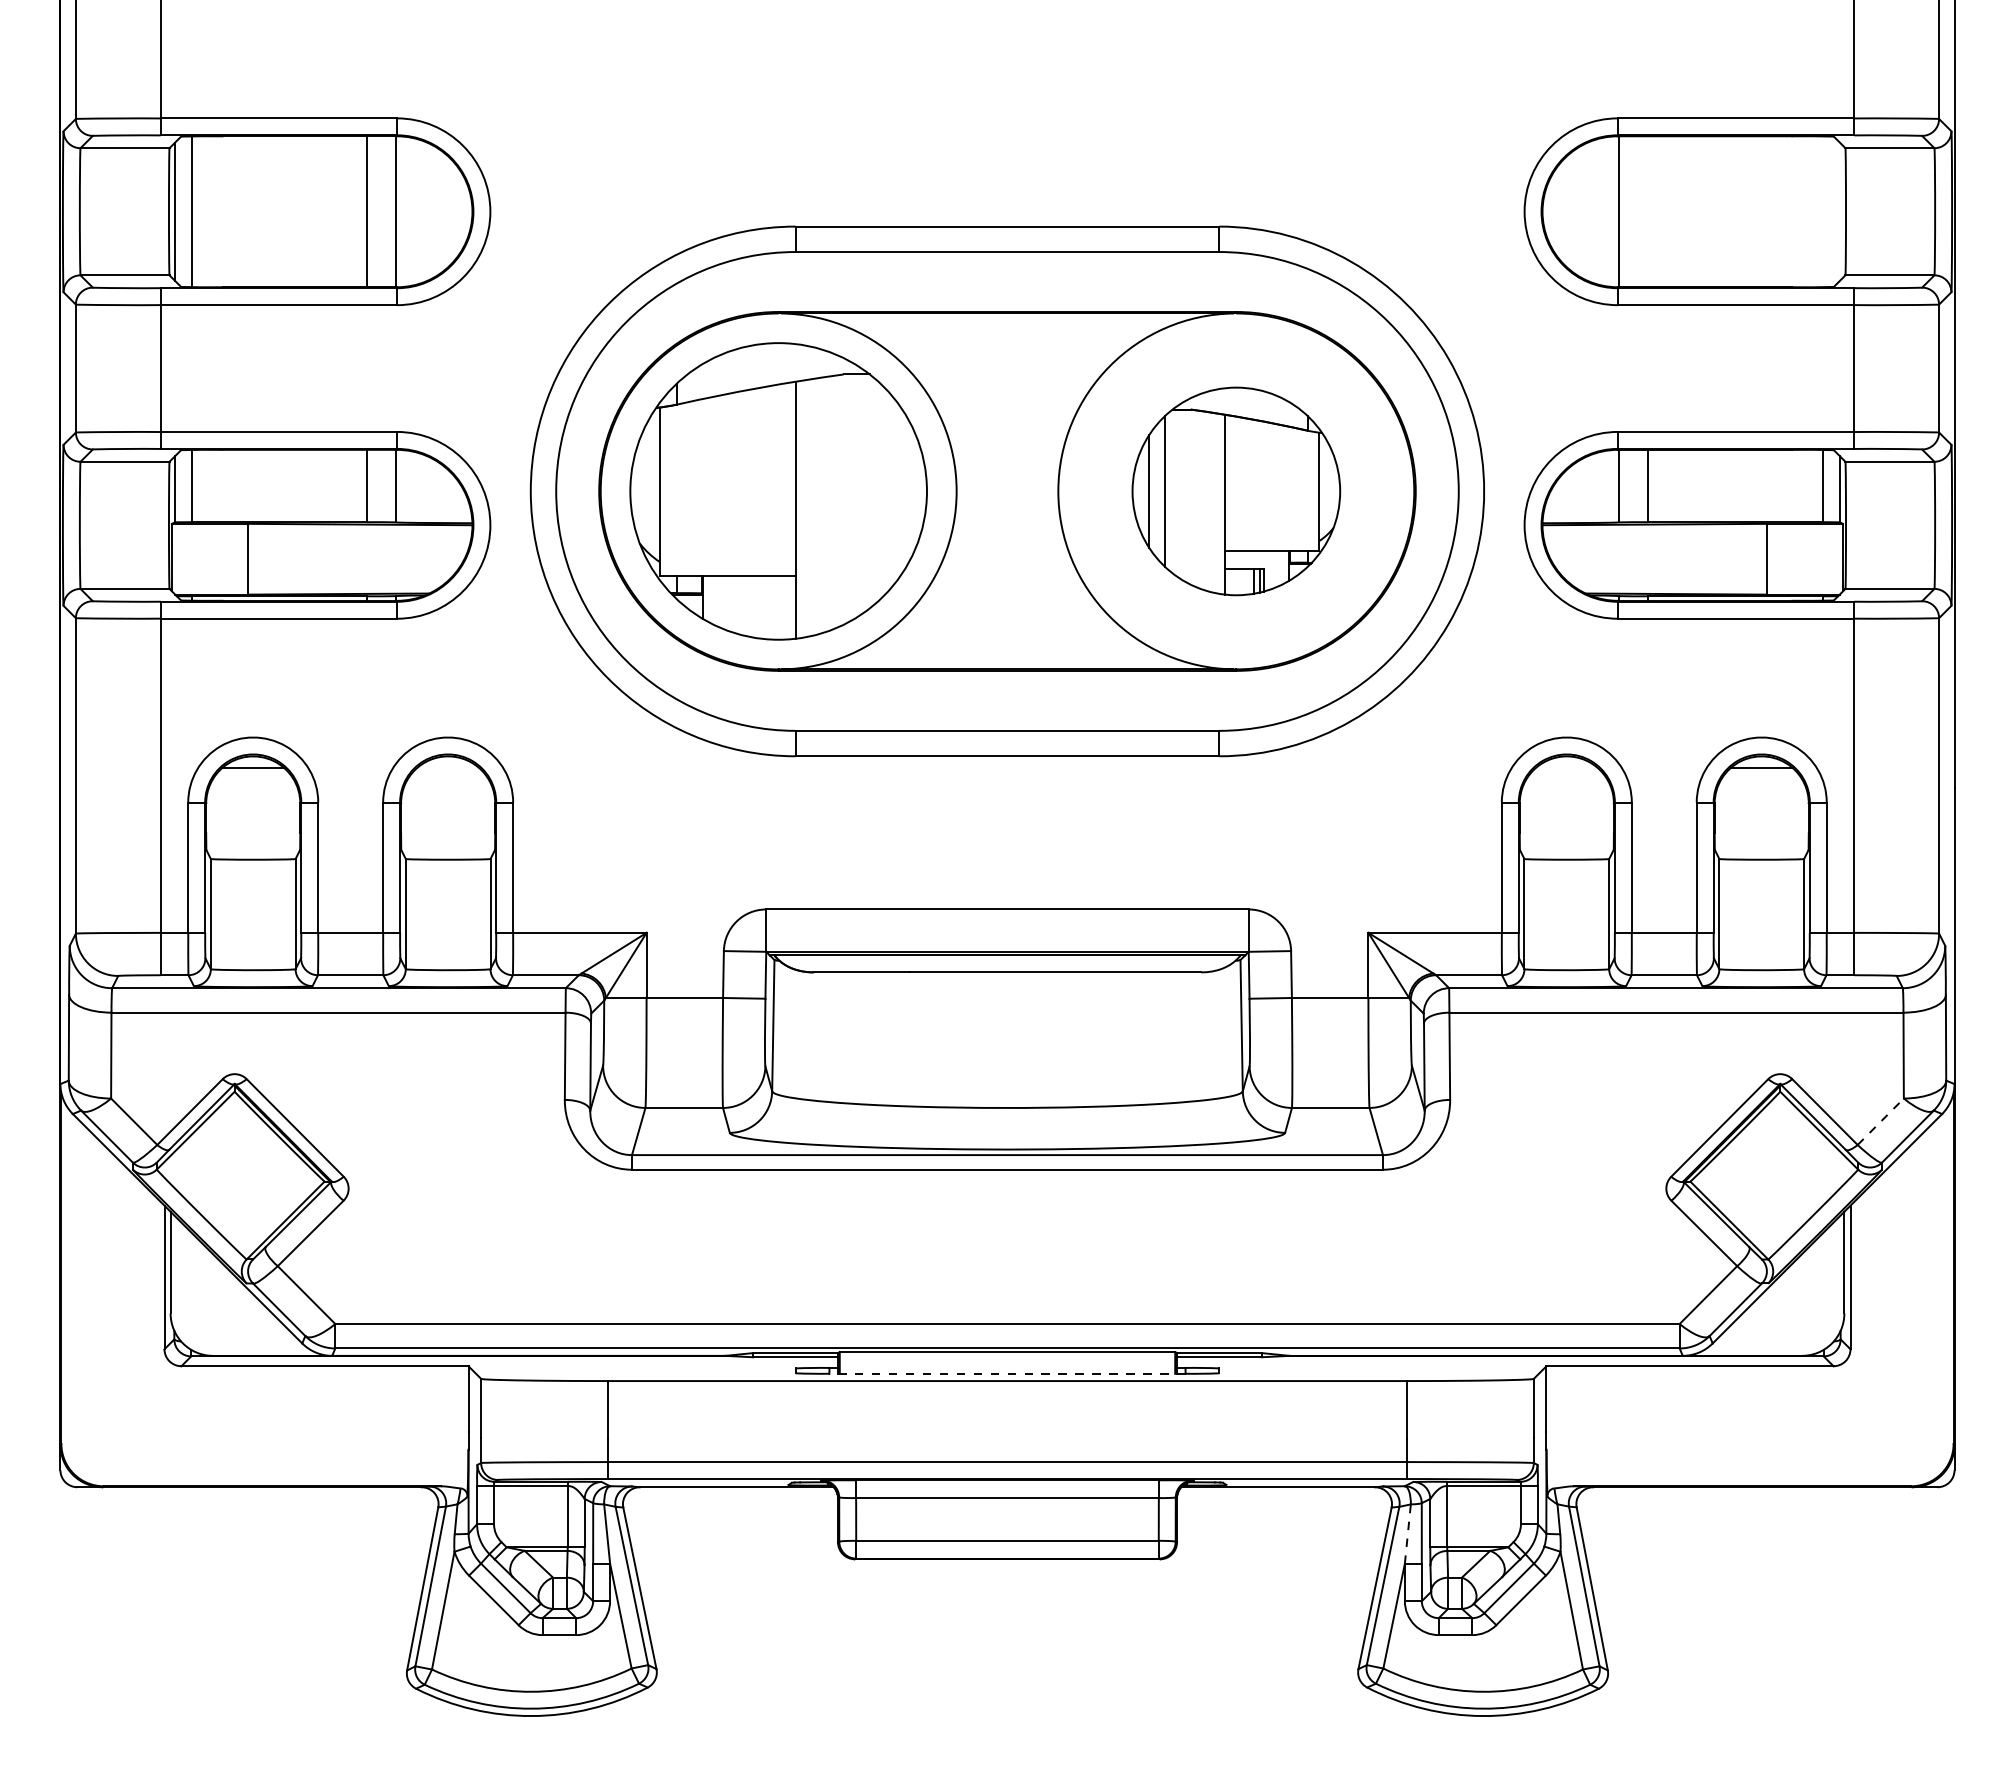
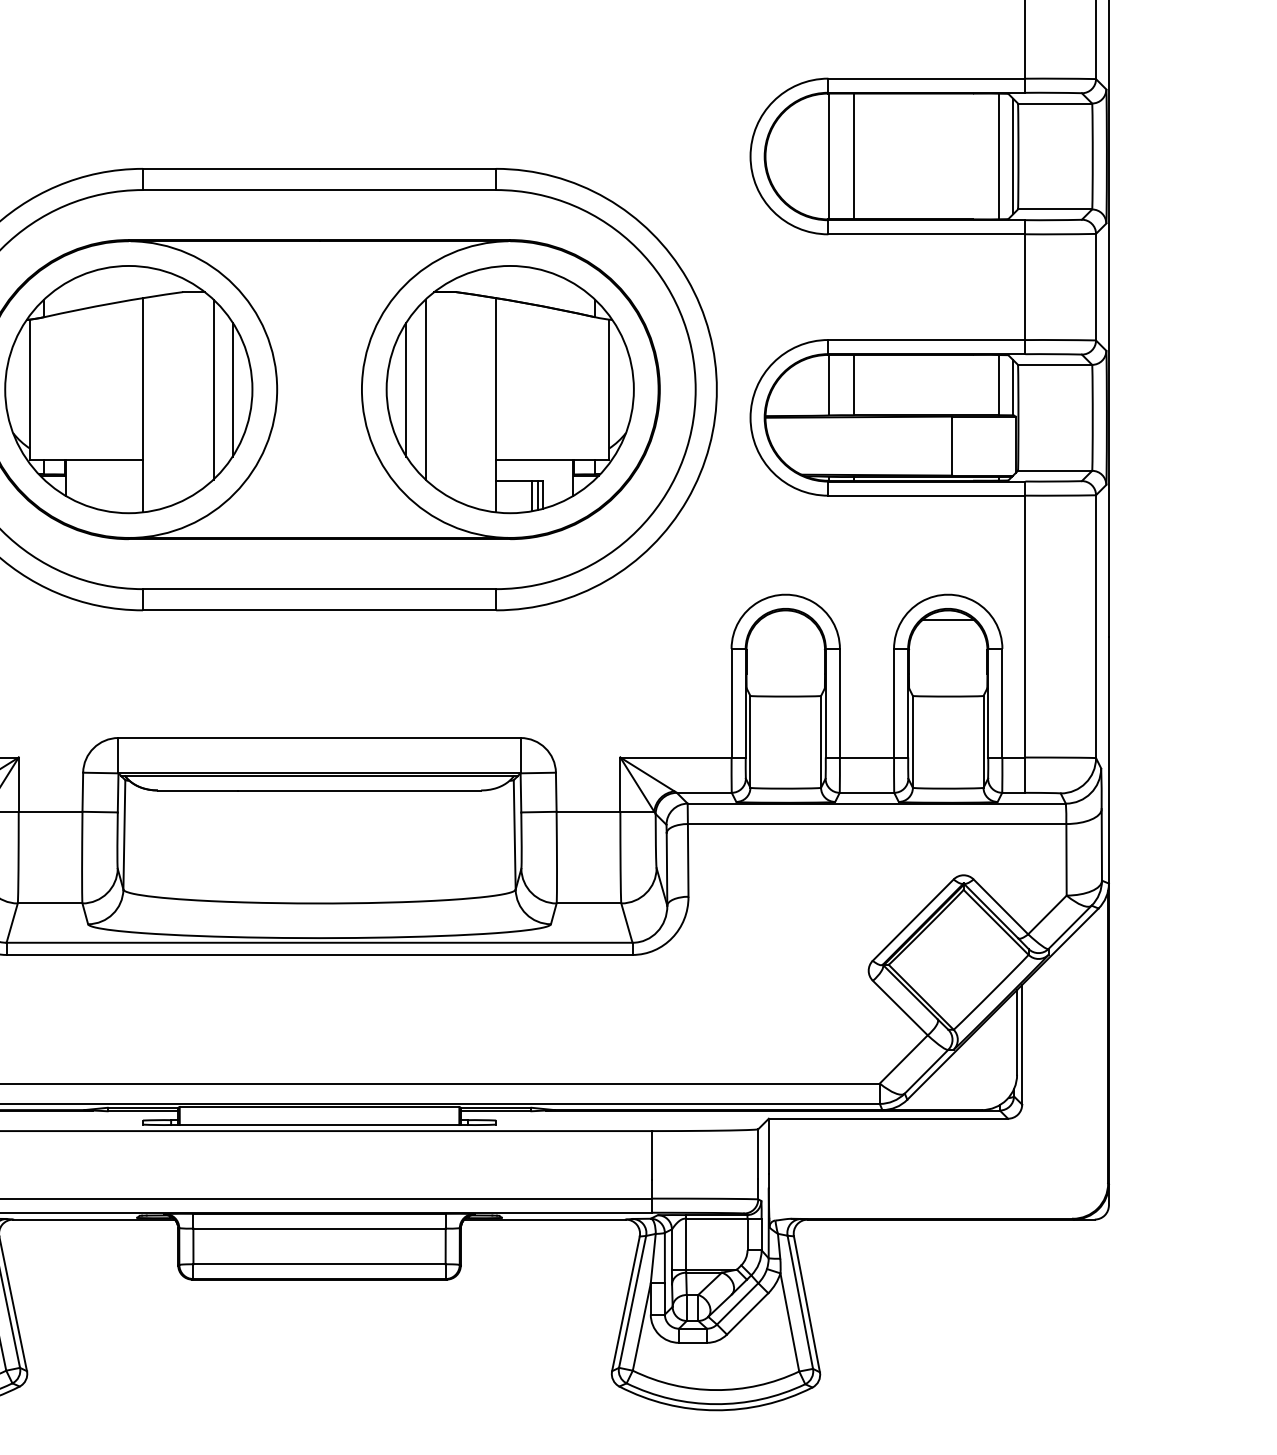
line: (1648, 211) -> (853, 156), added
line: (1822, 211) -> (998, 156), added
line: (1839, 211) -> (1013, 156), added
line: (880, 491) -> (213, 389), added
line: (903, 491) -> (232, 389), added
part: (1236, 491) -> (510, 389), size x1.43
line: (1880, 1121) -> (1047, 914), dashed -> solid
line: (1007, 1373) -> (319, 1124), dashed -> solid
line: (1407, 1534) -> (652, 1258), dashed -> solid

